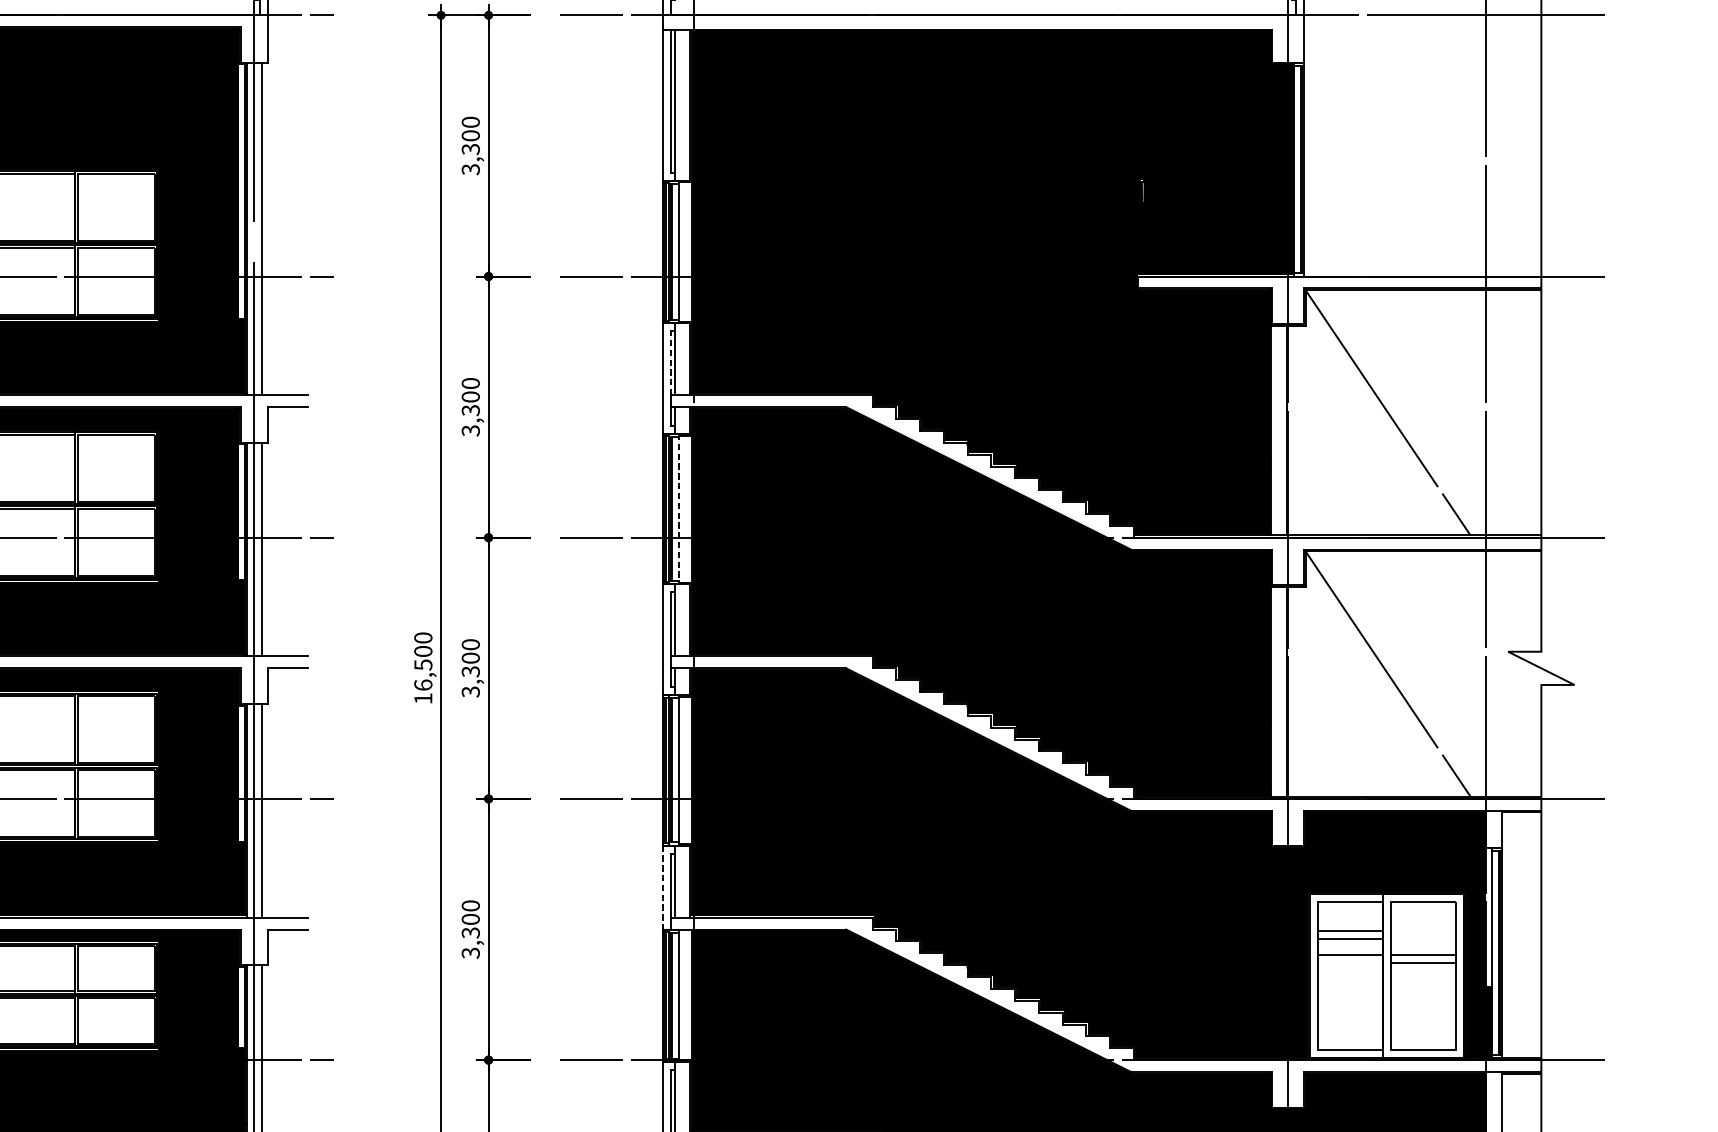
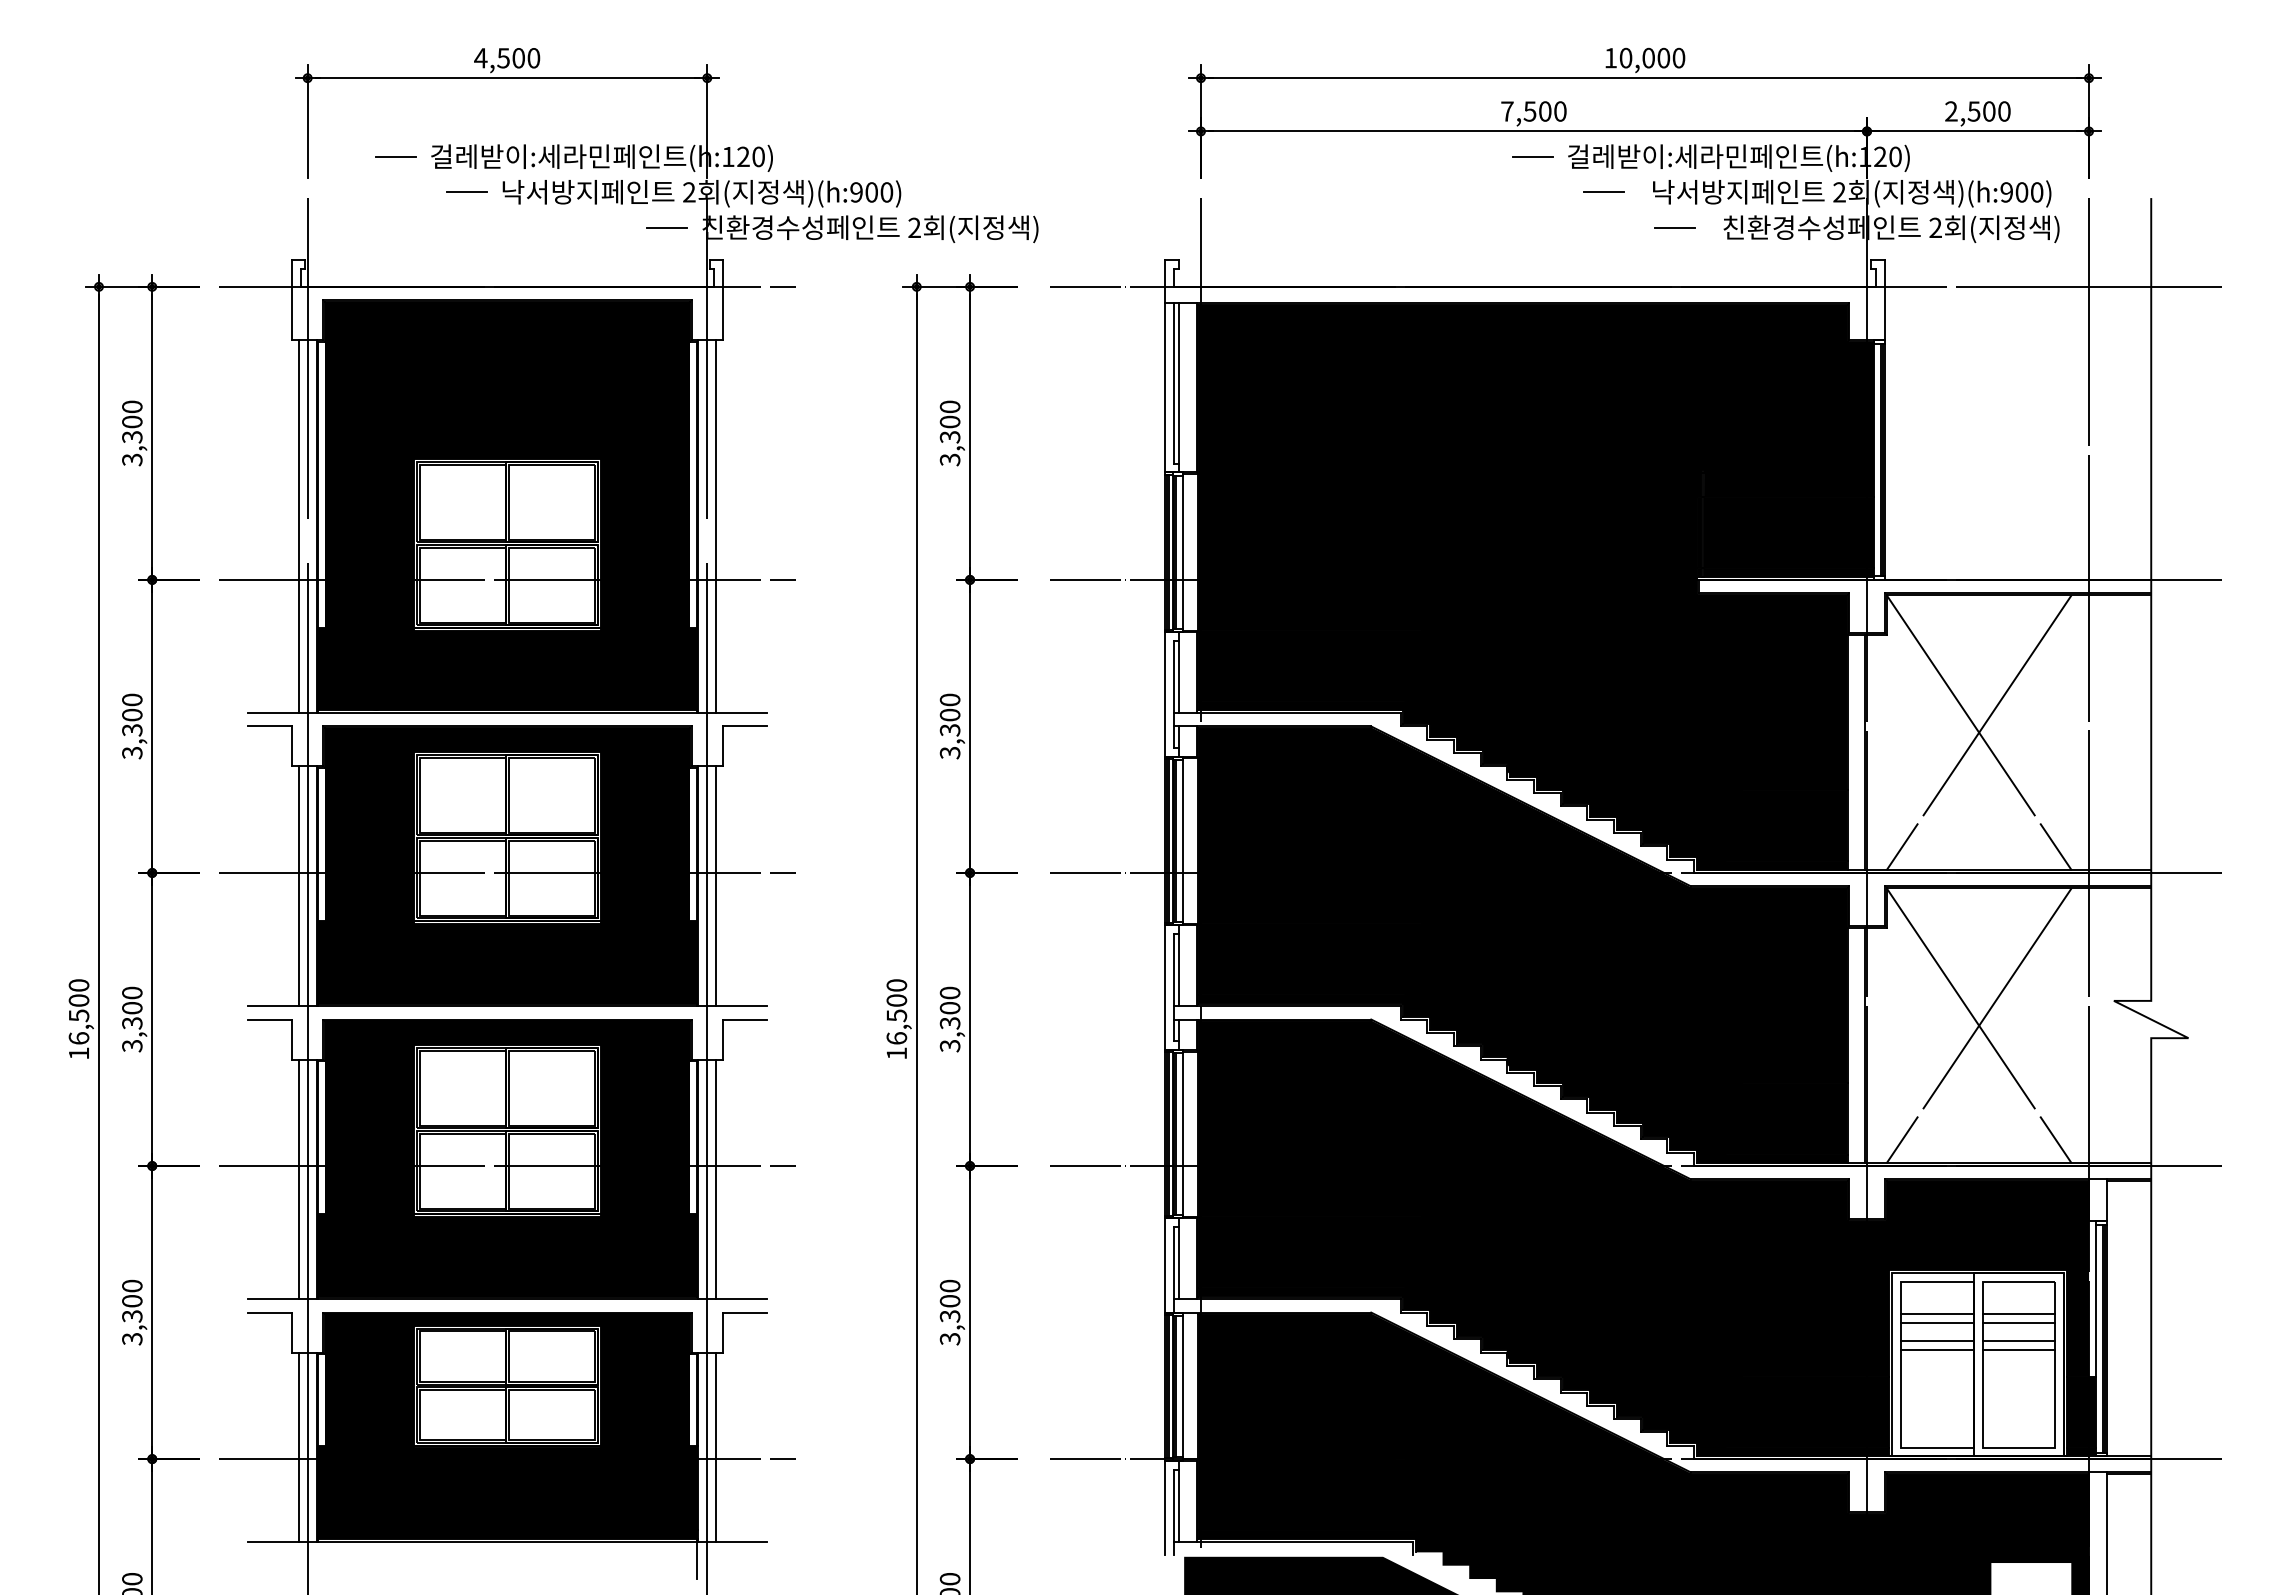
line: (670, 363) -> (1174, 677), dashed -> solid
line: (1387, 412) -> (1978, 732), added
line: (678, 509) -> (1183, 841), dashed -> solid
line: (1387, 673) -> (1978, 1025), added
line: (662, 888) -> (1165, 1266), dashed -> solid
line: (1423, 931) -> (2018, 1314), added
line: (1423, 939) -> (2018, 1323), added
line: (1349, 962) -> (1936, 1349), added

